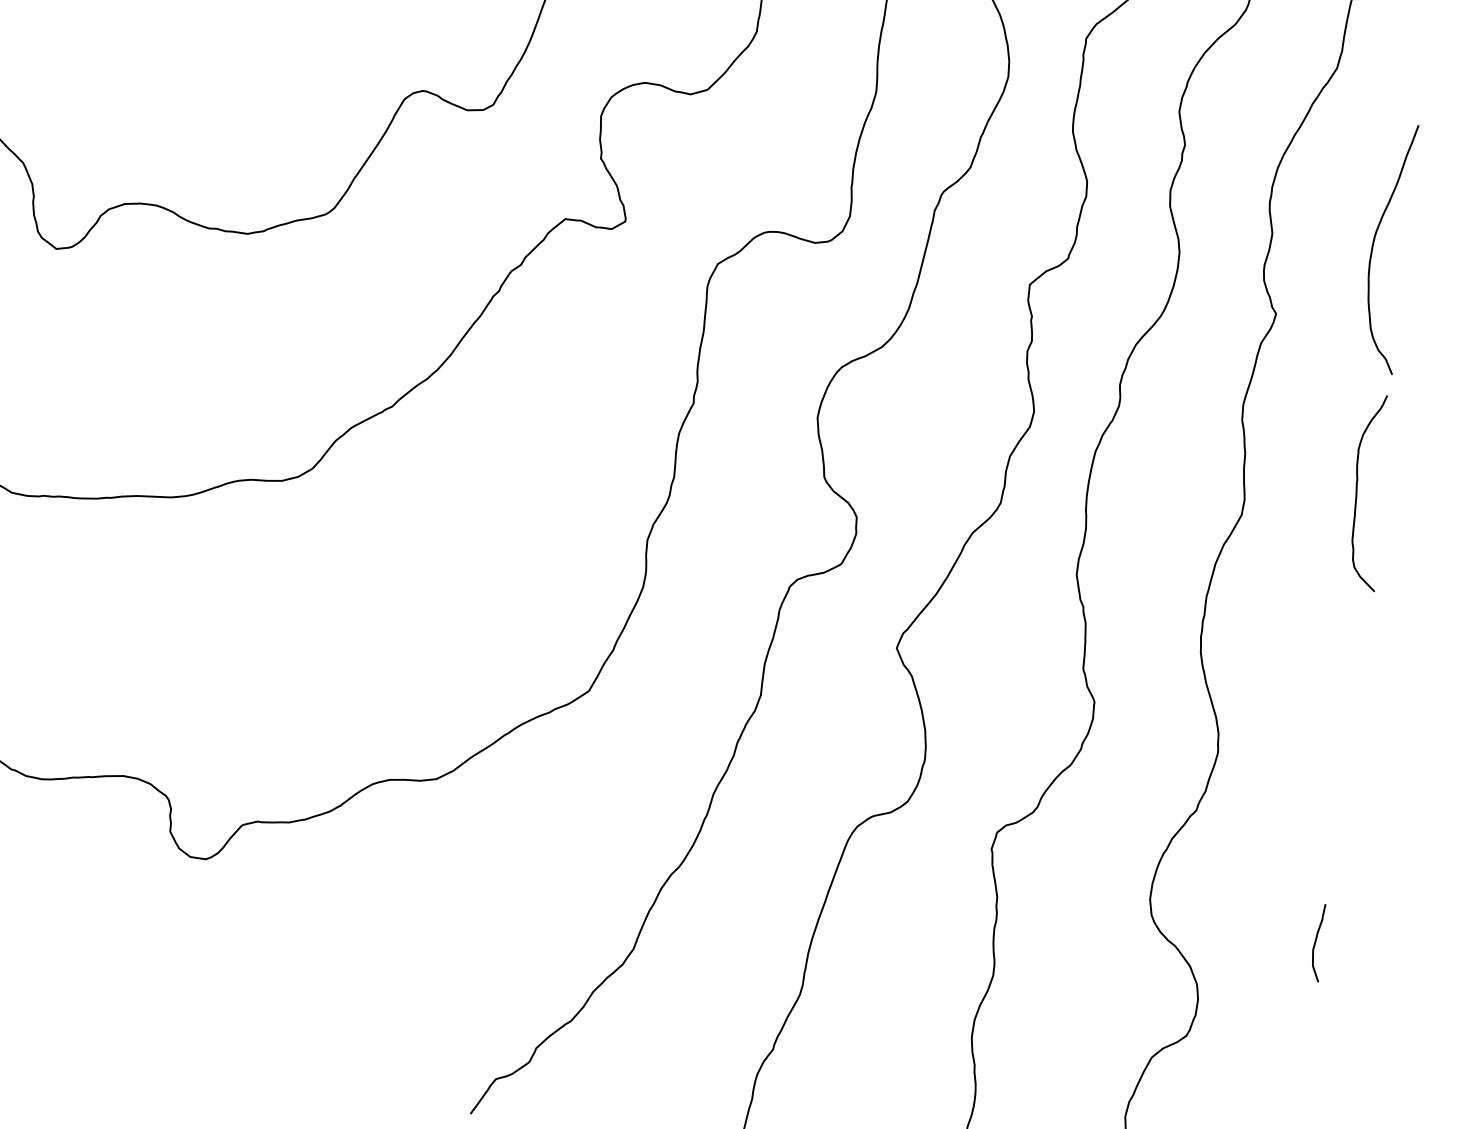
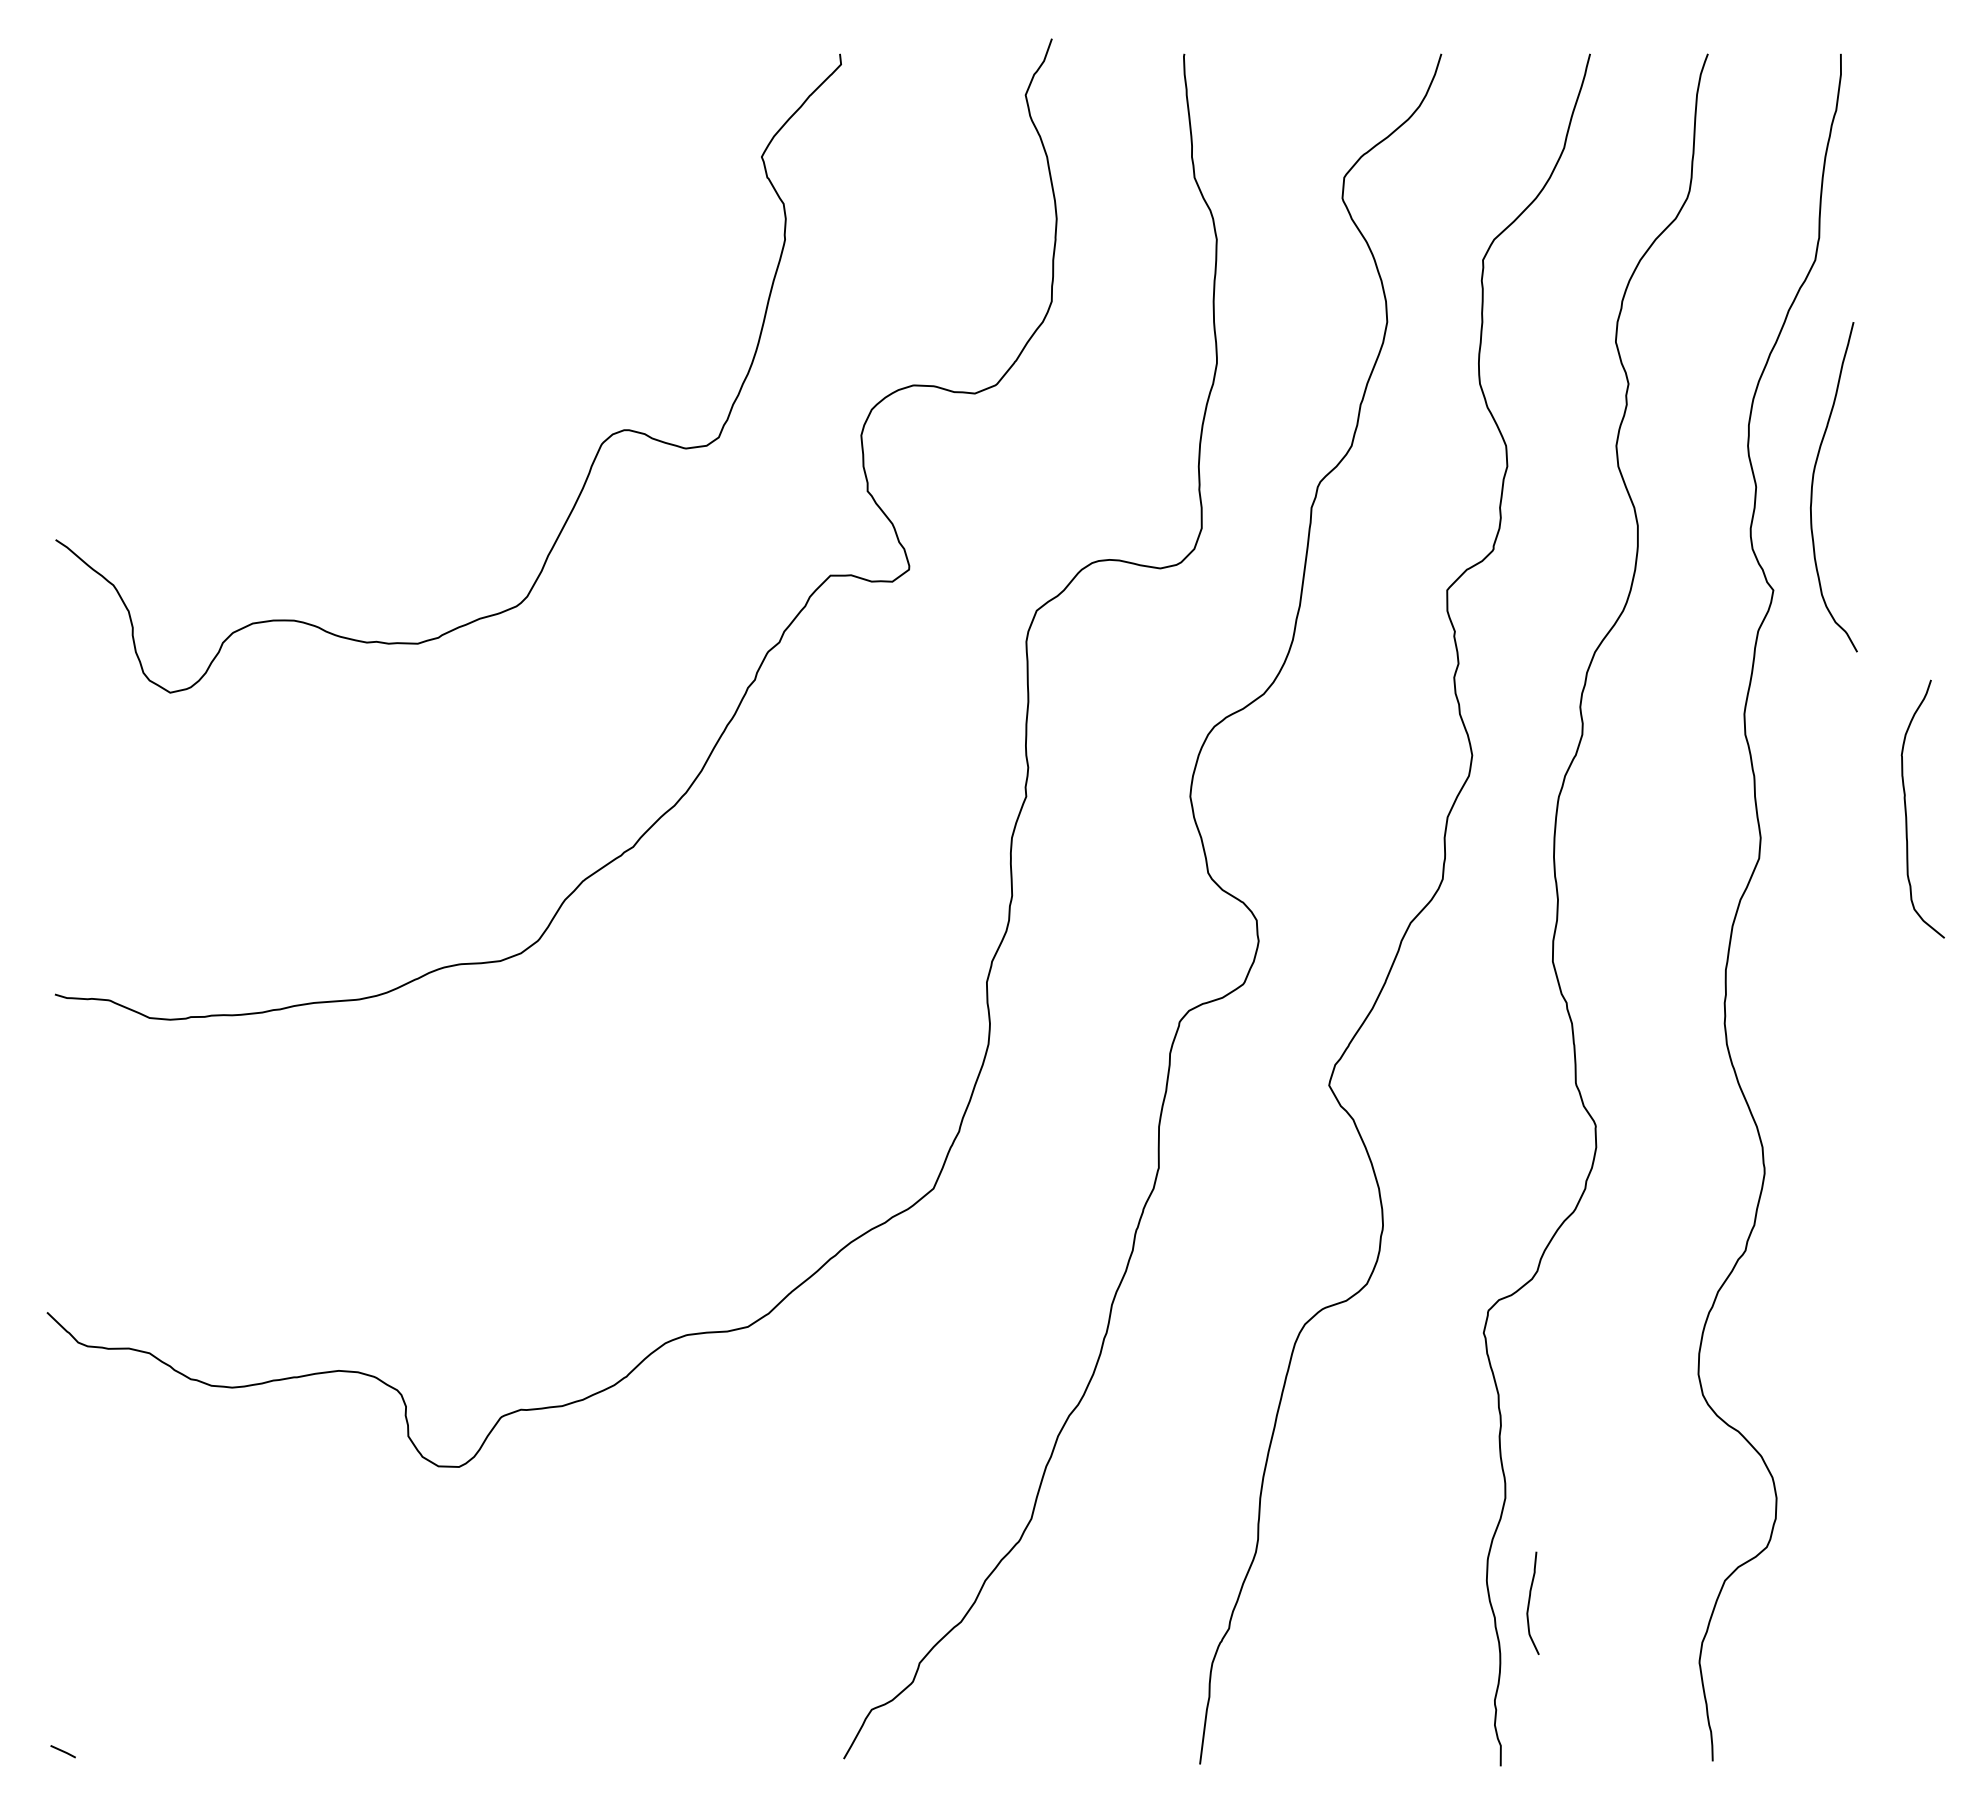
curve: (1374, 244) -> (1813, 484), moved
curve: (1316, 940) -> (1530, 1600), moved

